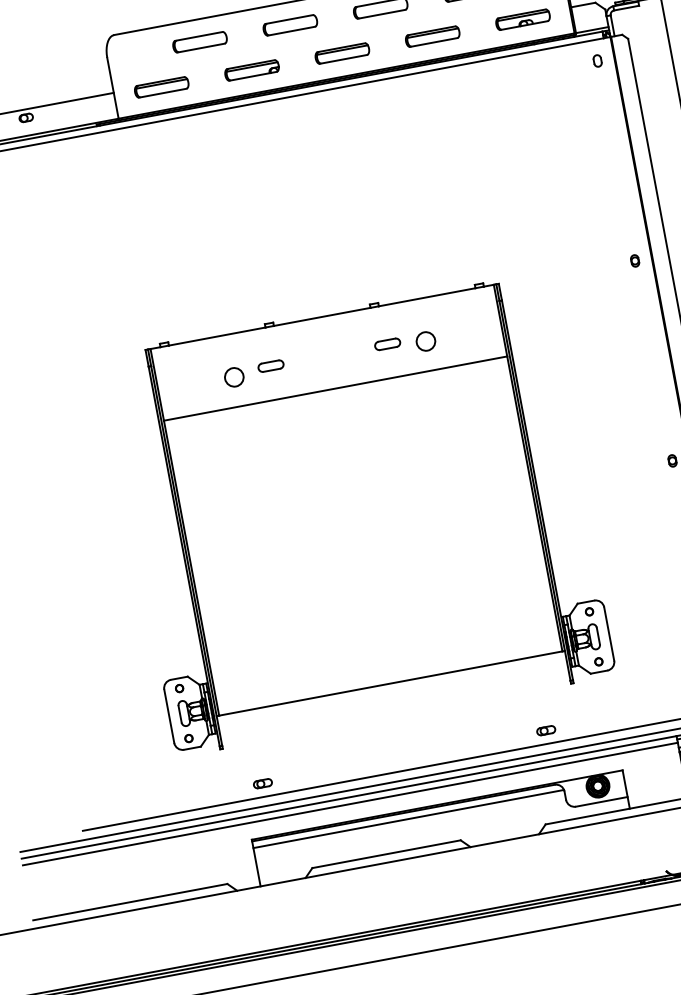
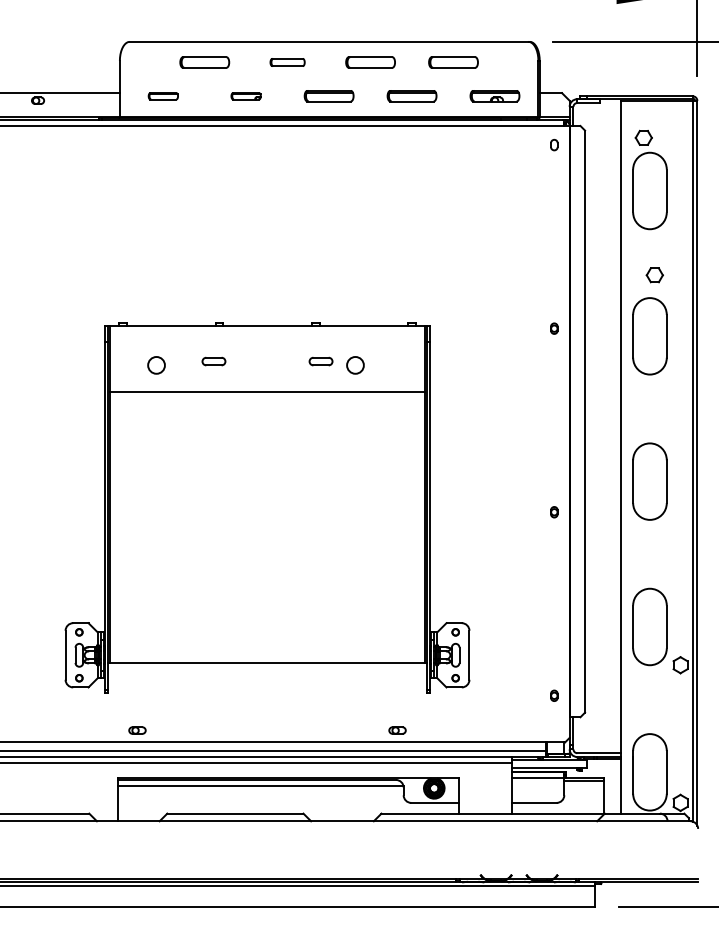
part: (290, 25) -> (287, 62), size x0.7
part: (251, 70) -> (245, 96), size x0.6
part: (162, 87) -> (163, 96), size x0.6
circle: (234, 377) -> (156, 365), moved

